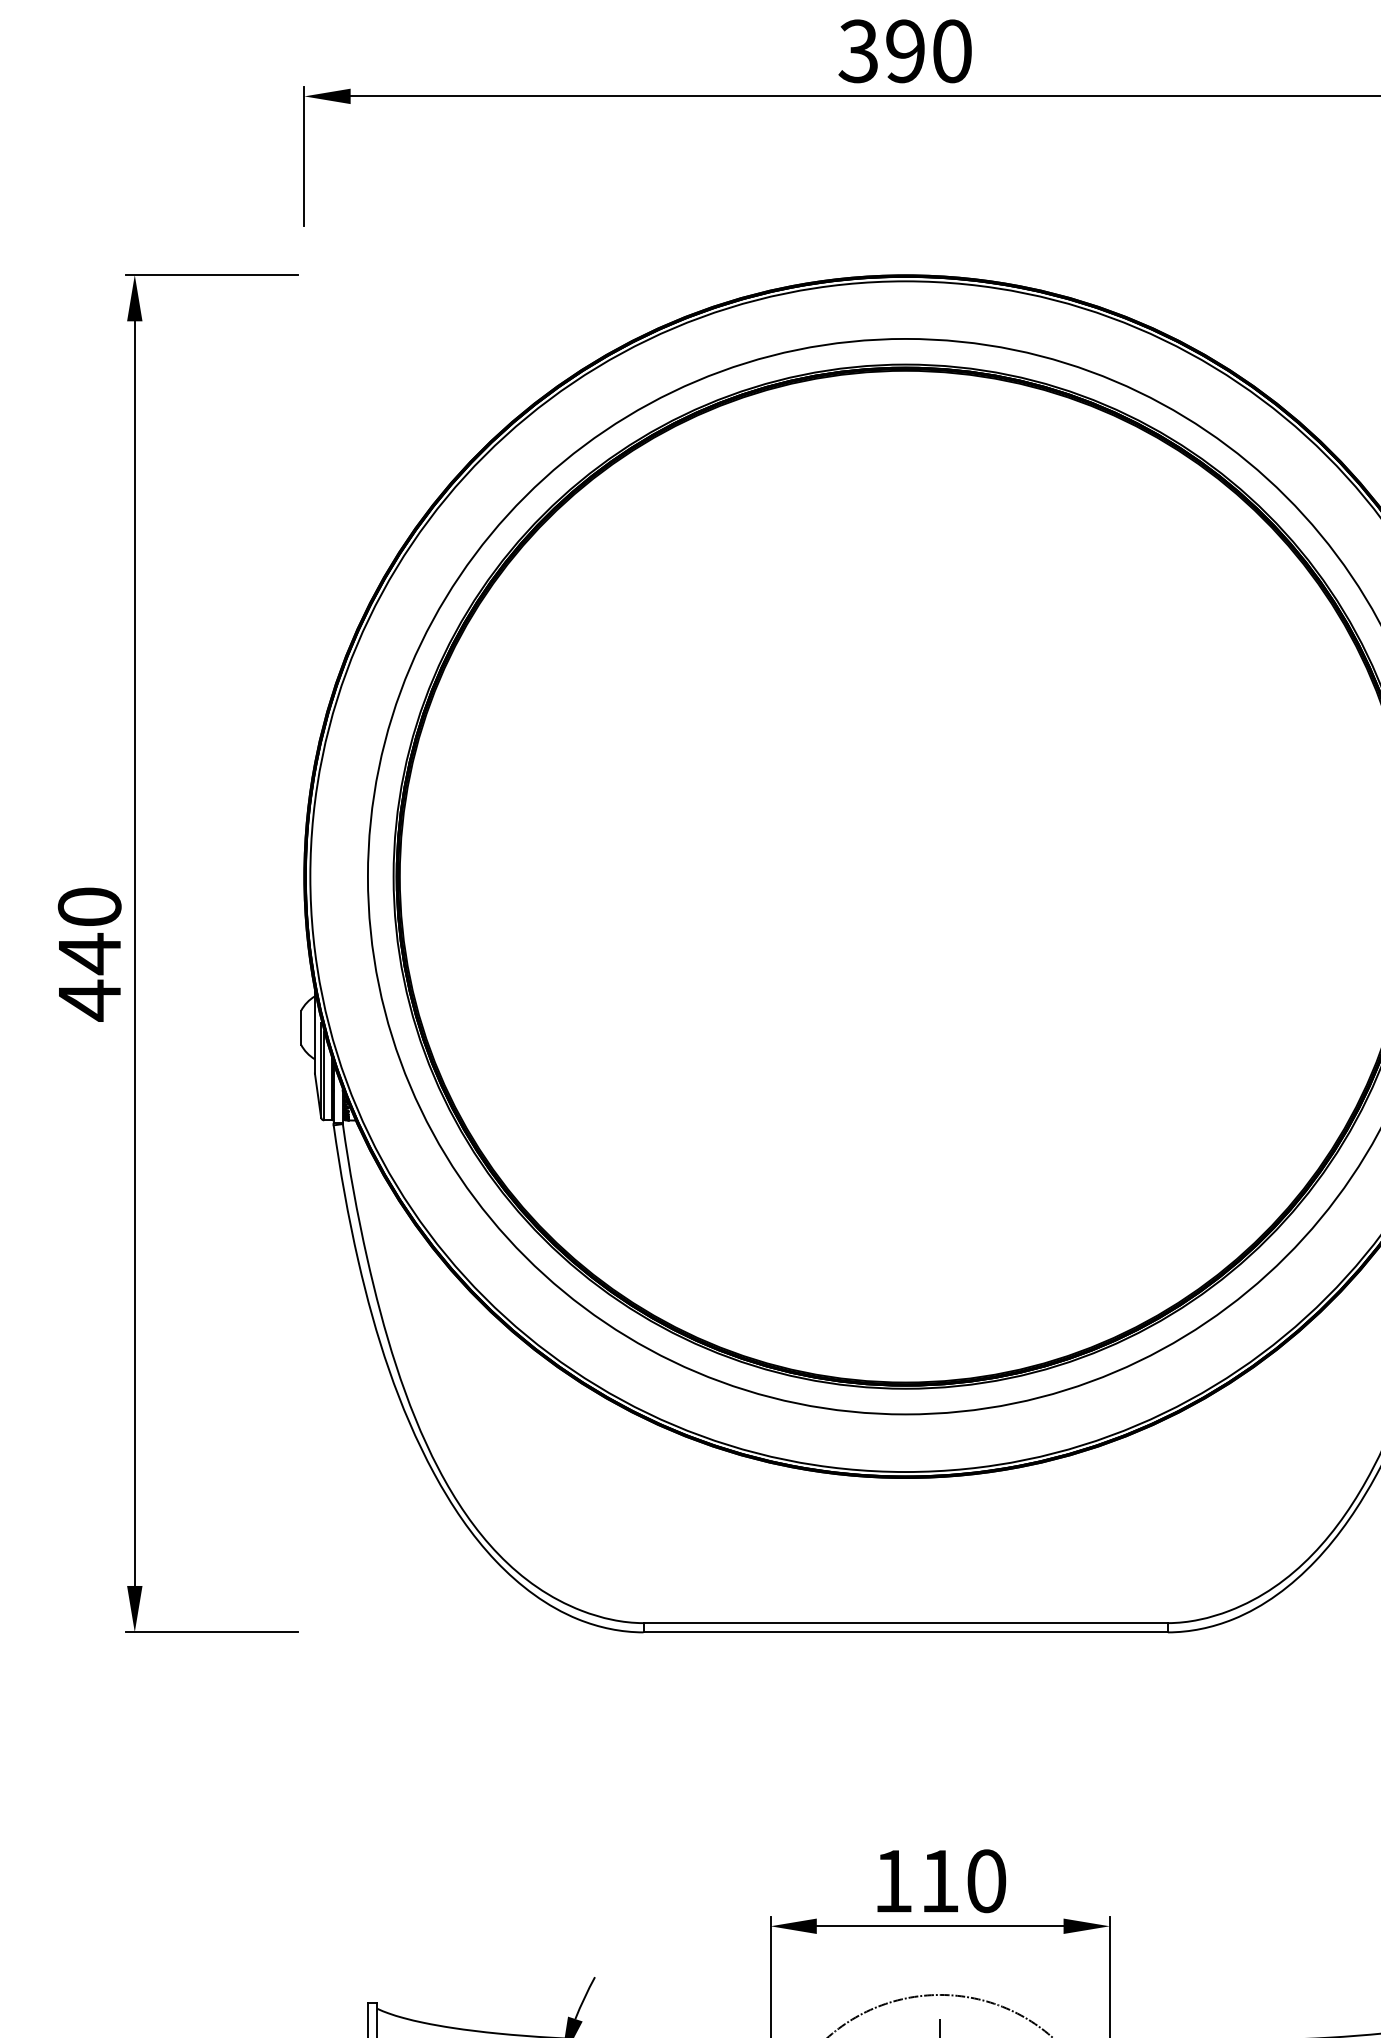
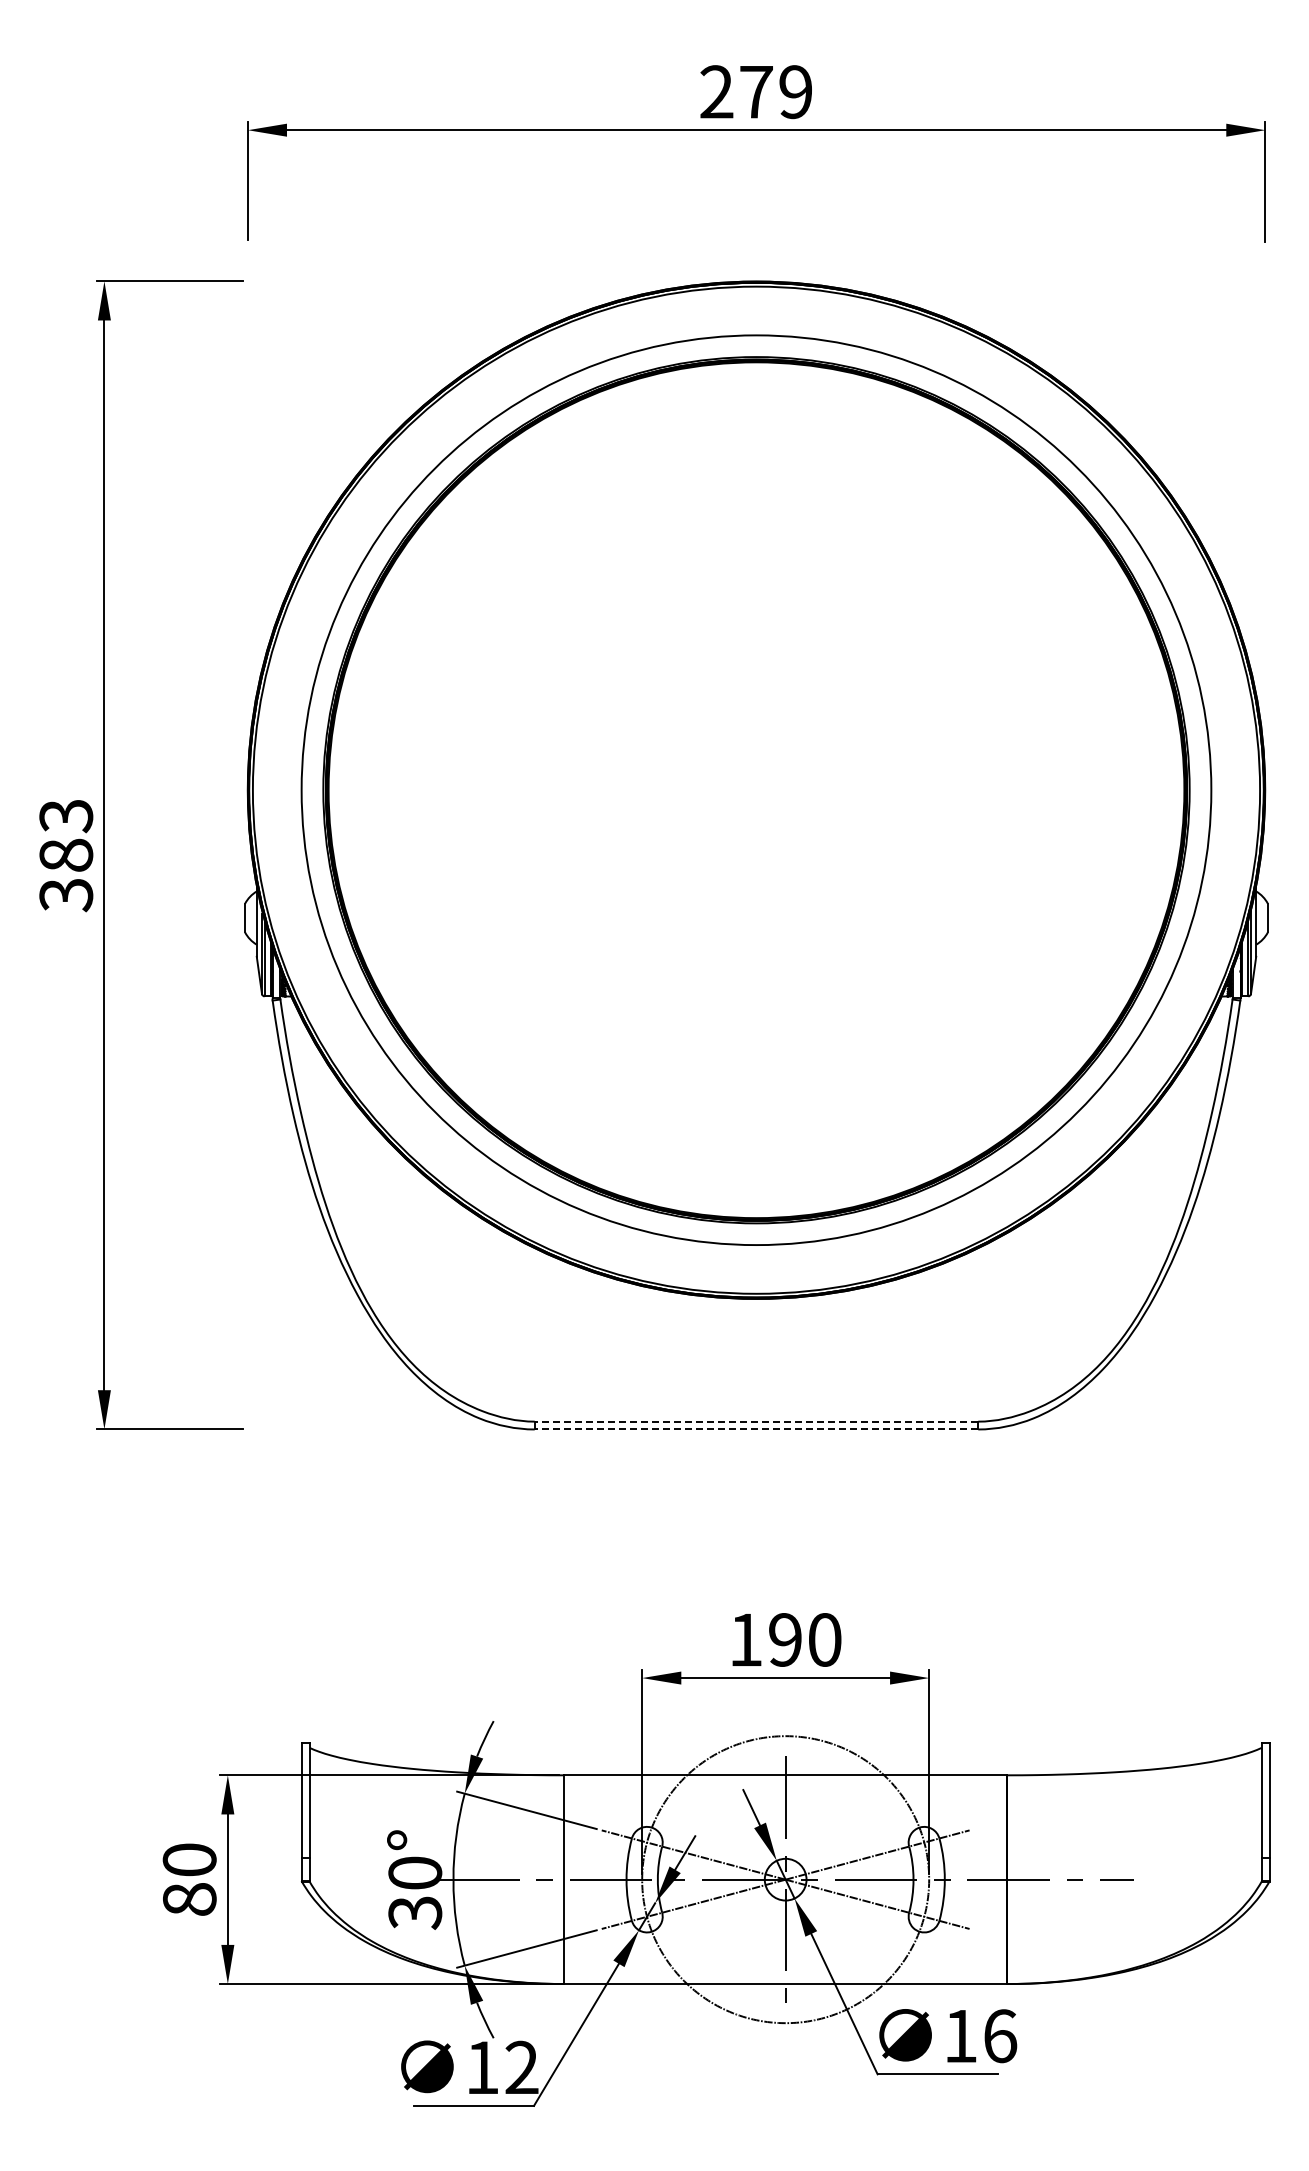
text: (904, 51) -> (755, 92), 390 -> 279
text: (89, 955) -> (66, 856), 440 -> 383
line: (905, 1622) -> (756, 1421), solid -> dashed
line: (905, 1632) -> (756, 1429), solid -> dashed
text: (939, 1880) -> (785, 1639), 110 -> 190

